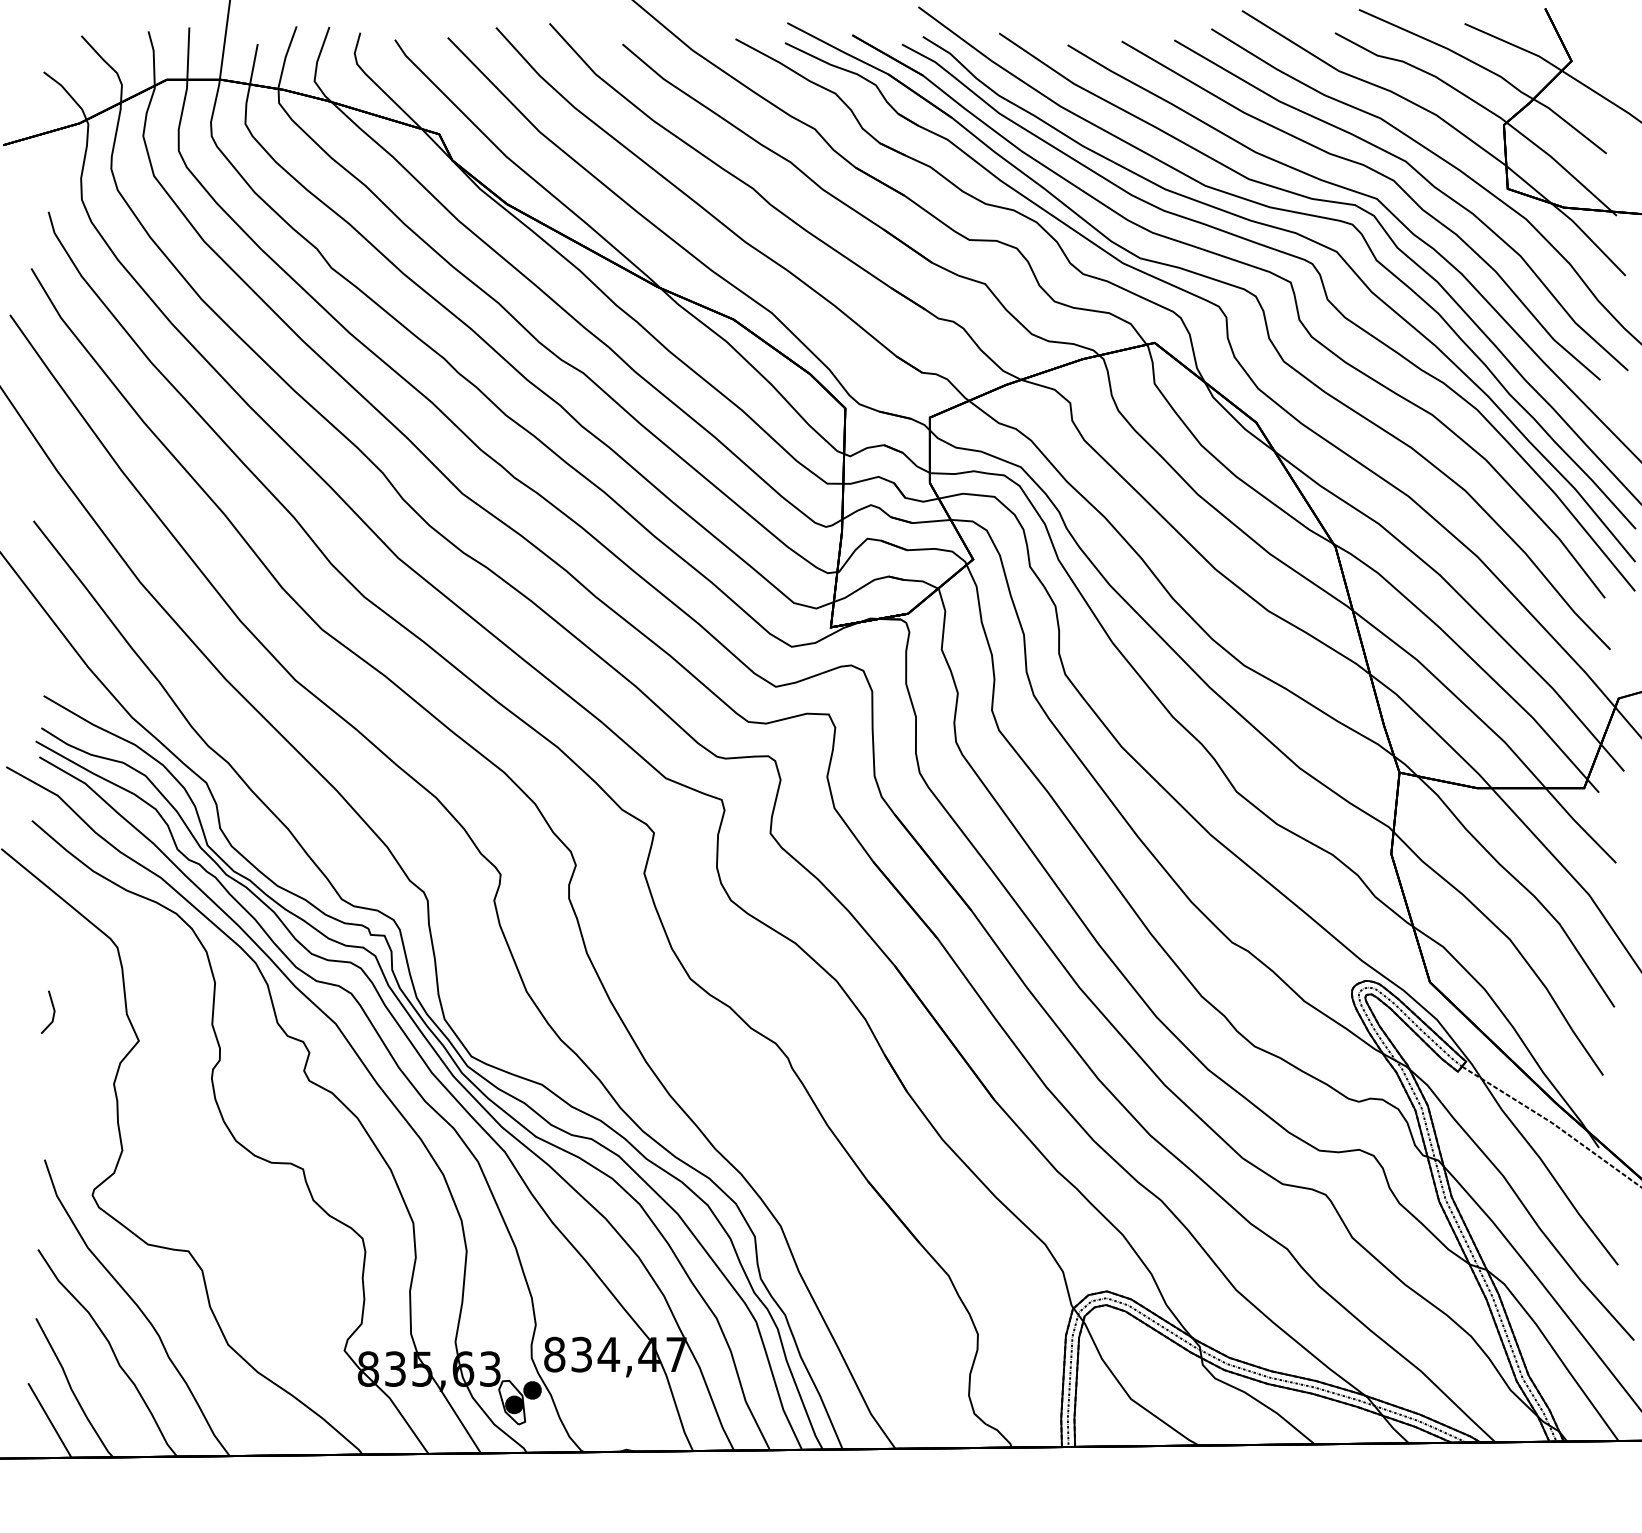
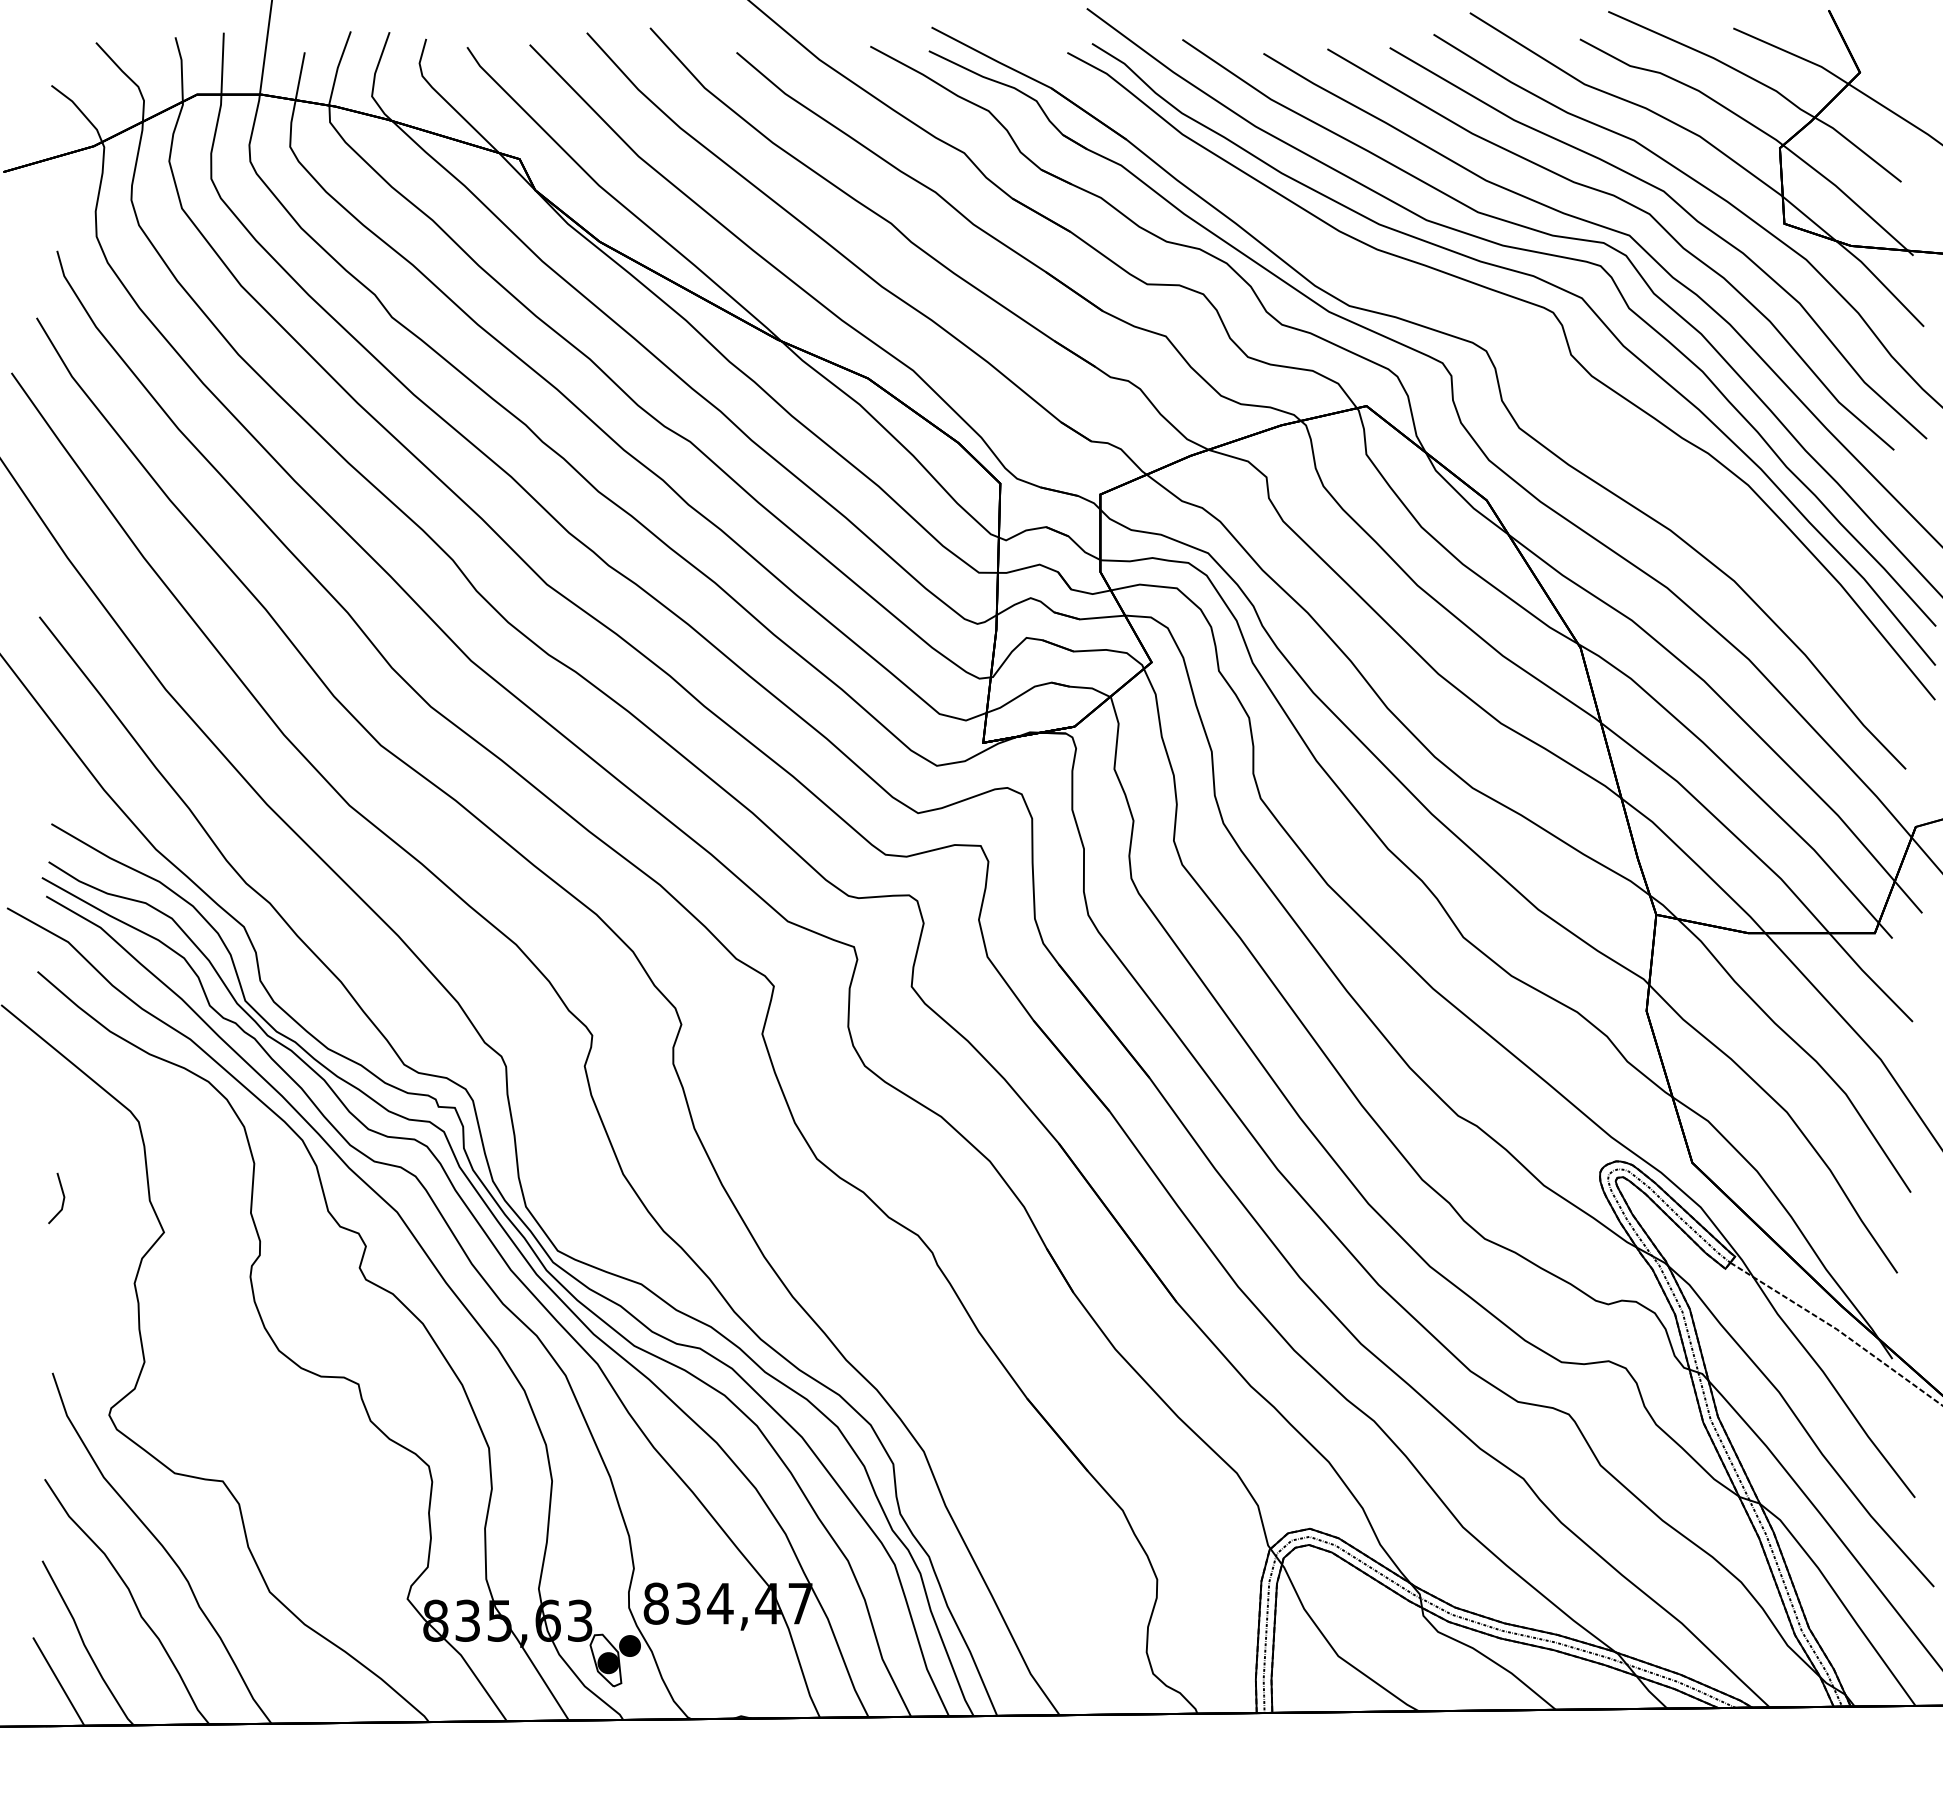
part: (1245, 264) -> (1473, 313), removed

